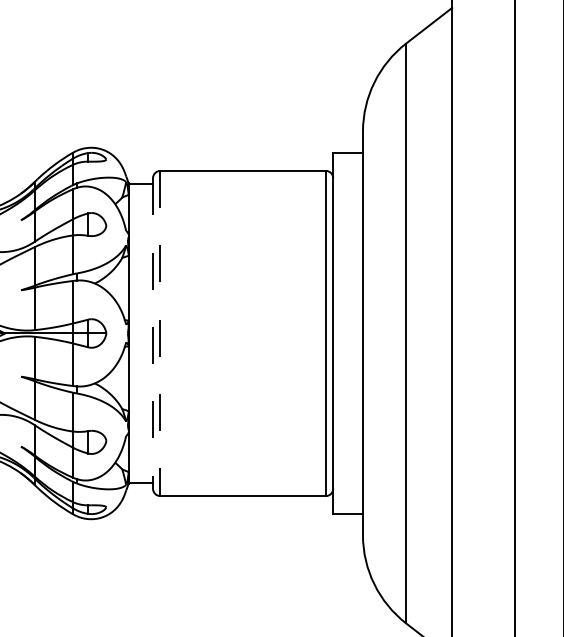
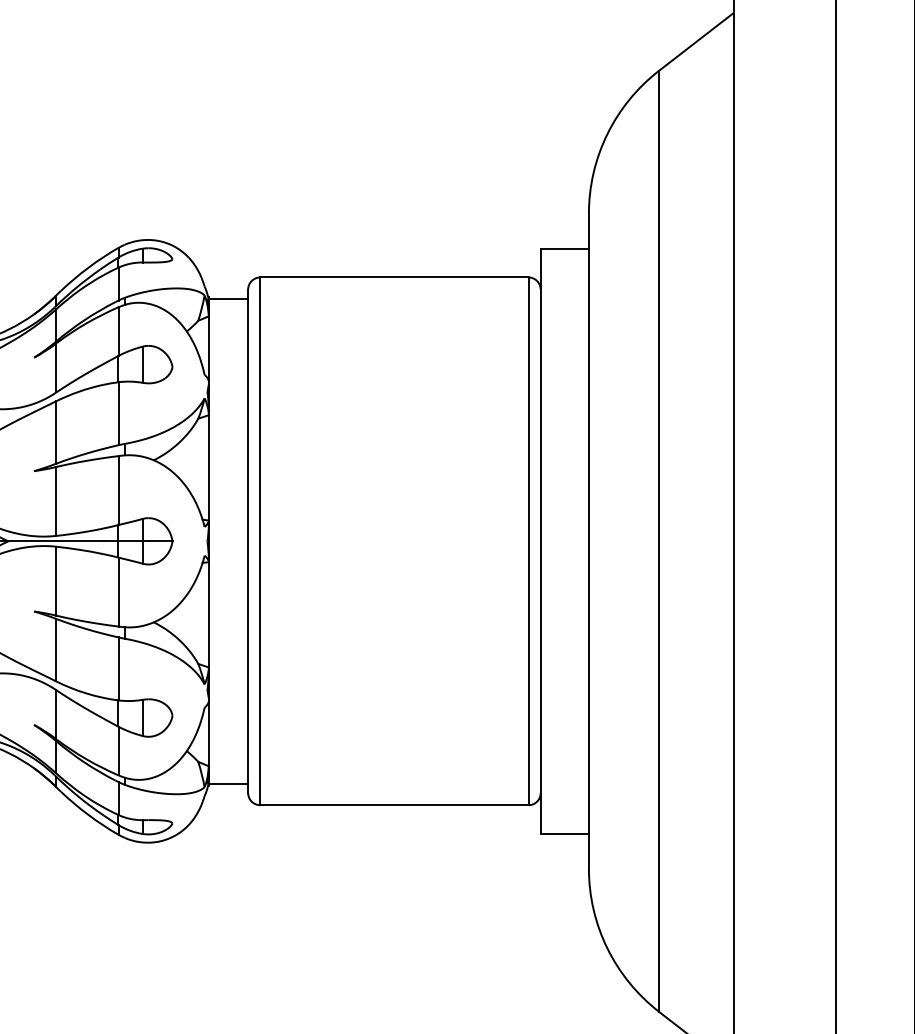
line: (160, 333) -> (260, 541), dashed -> solid
line: (153, 334) -> (248, 542), dashed -> solid

